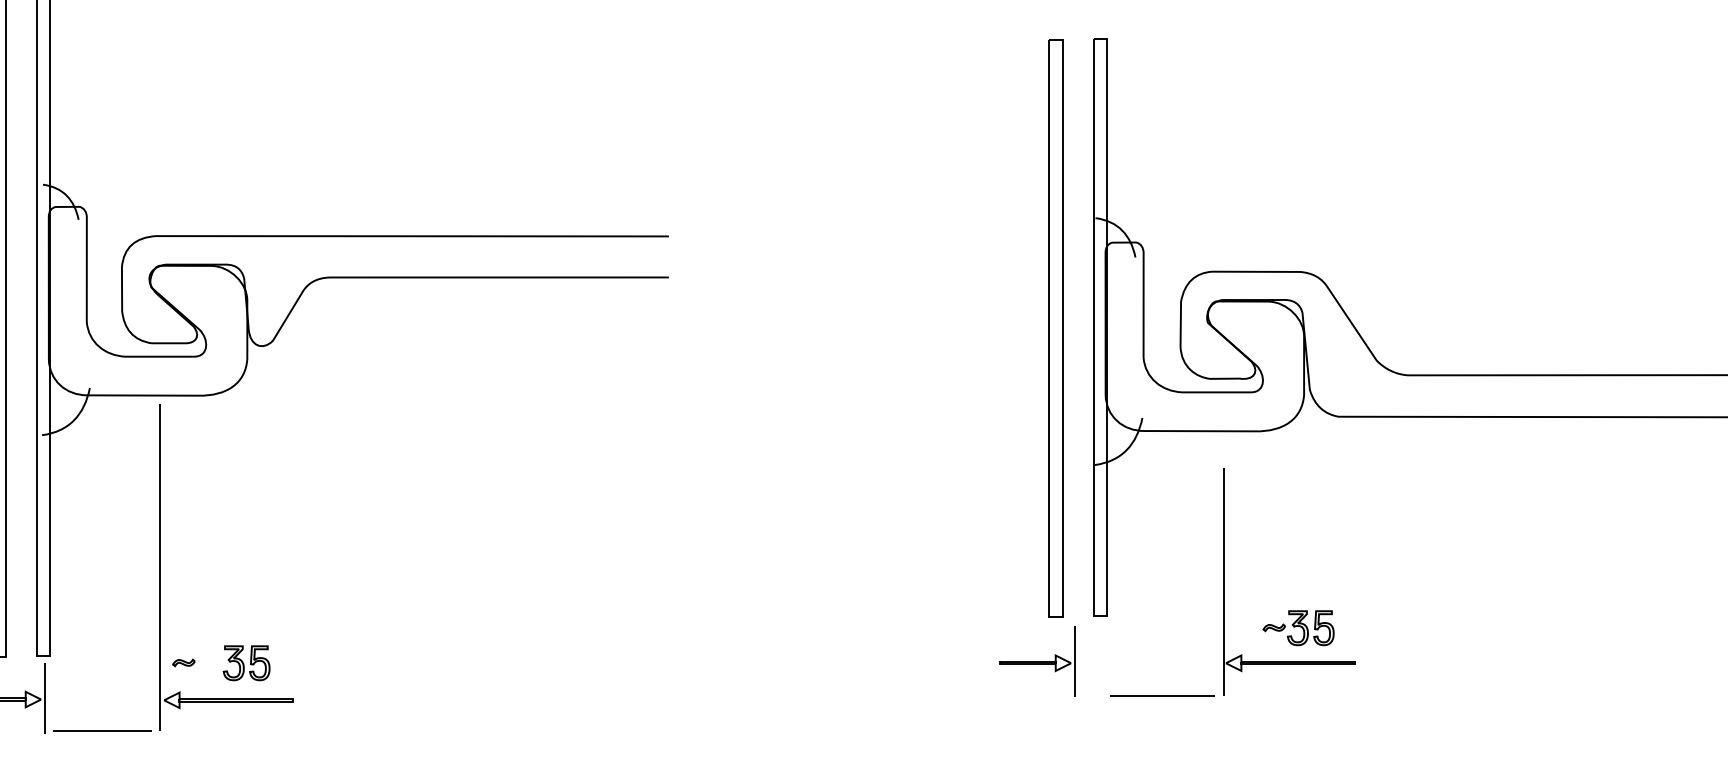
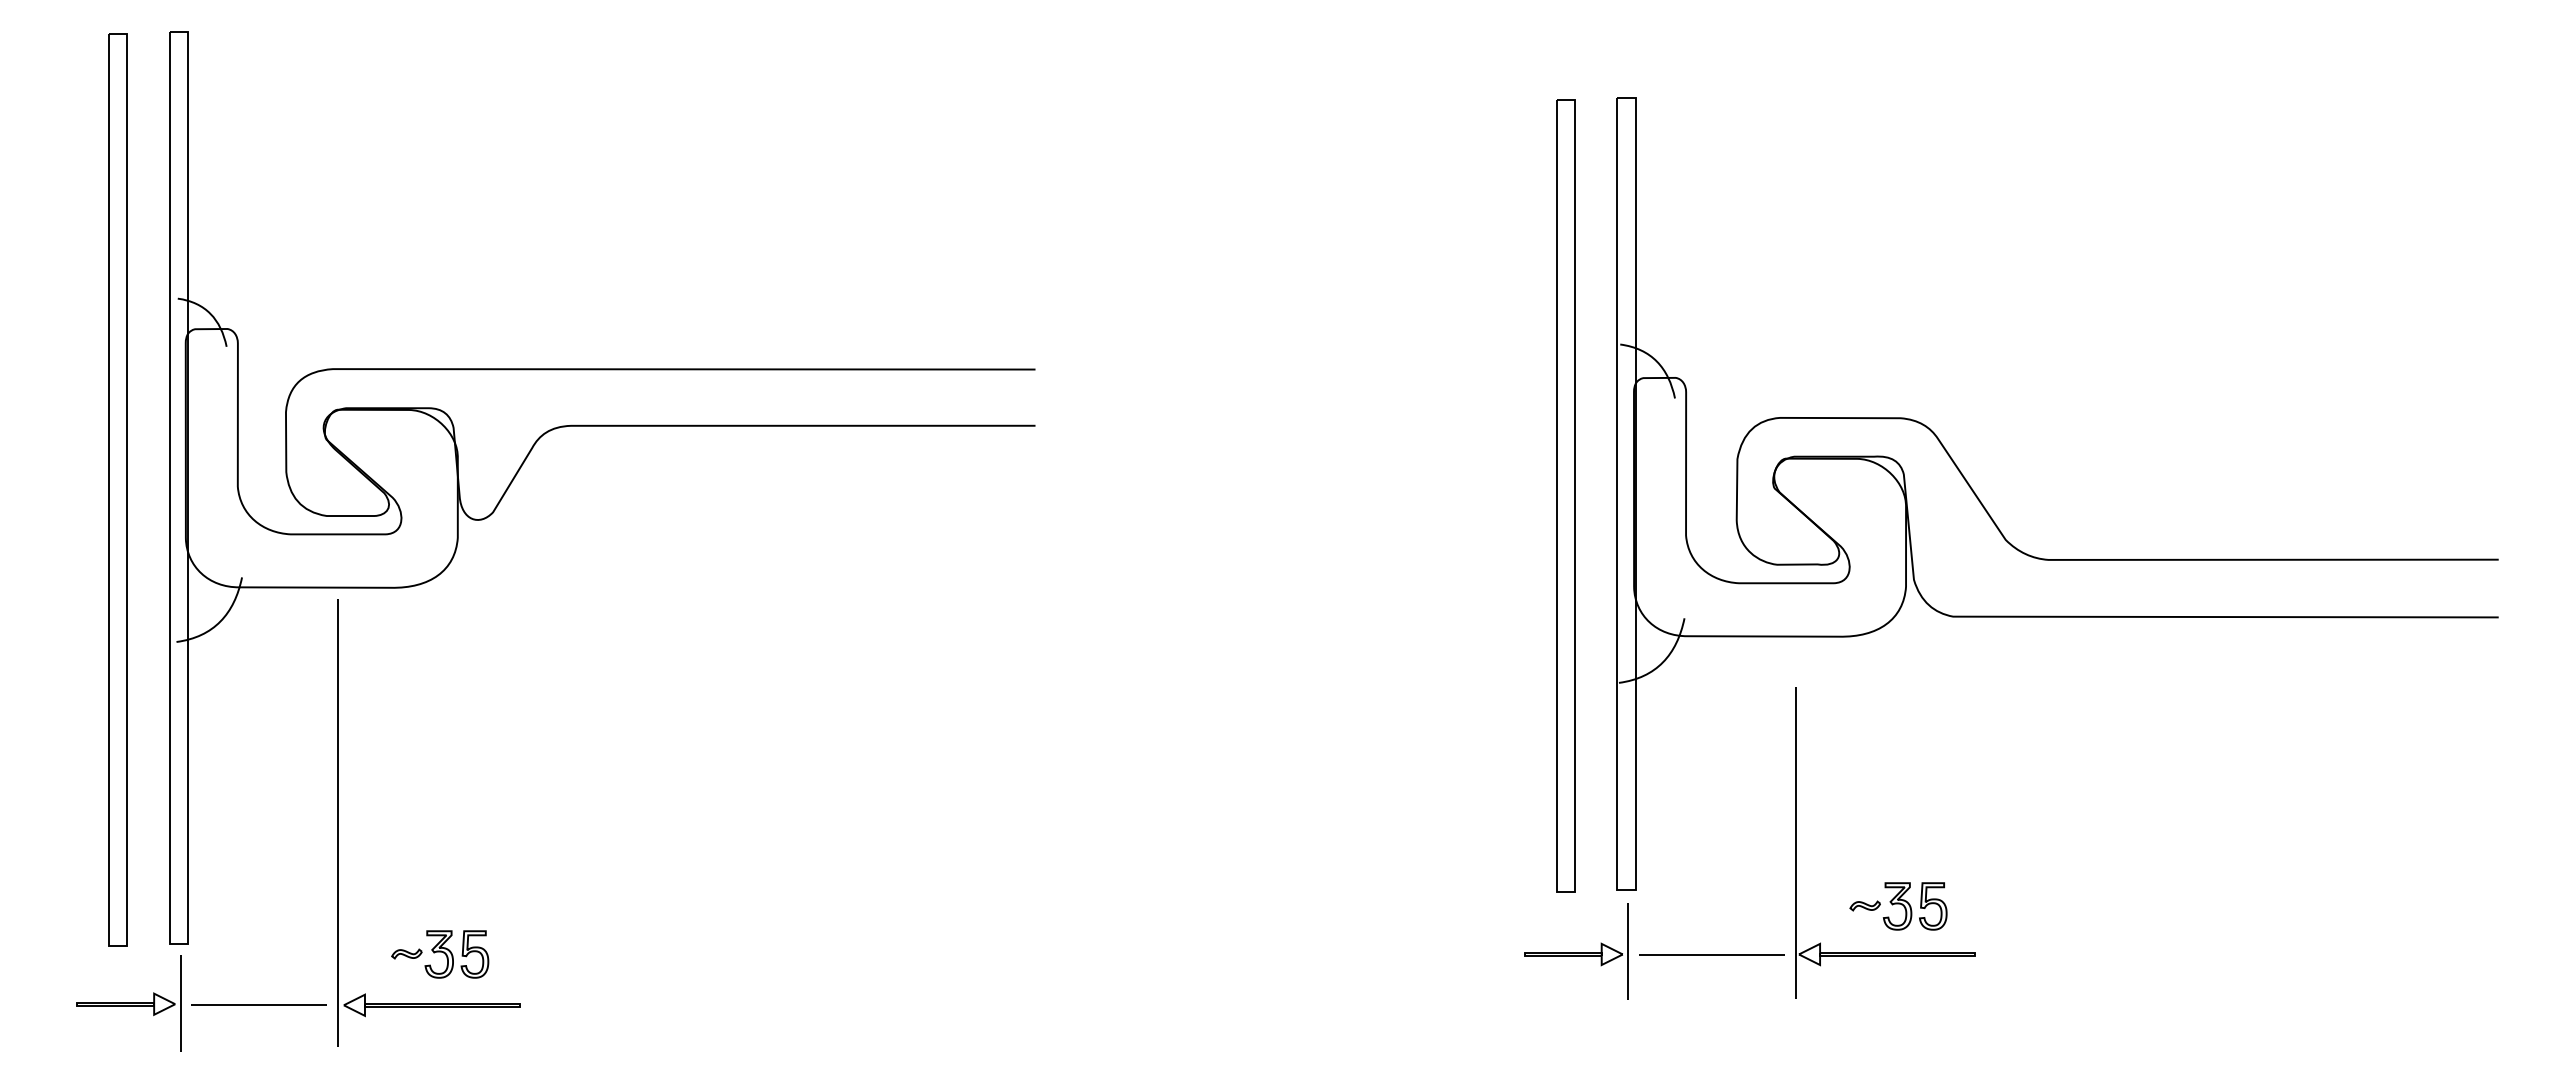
part: (1037, 661) -> (1576, 951), moved
part: (183, 662) -> (406, 953), moved
line: (1162, 695) -> (1711, 954), moved
line: (101, 731) -> (258, 1004), moved

